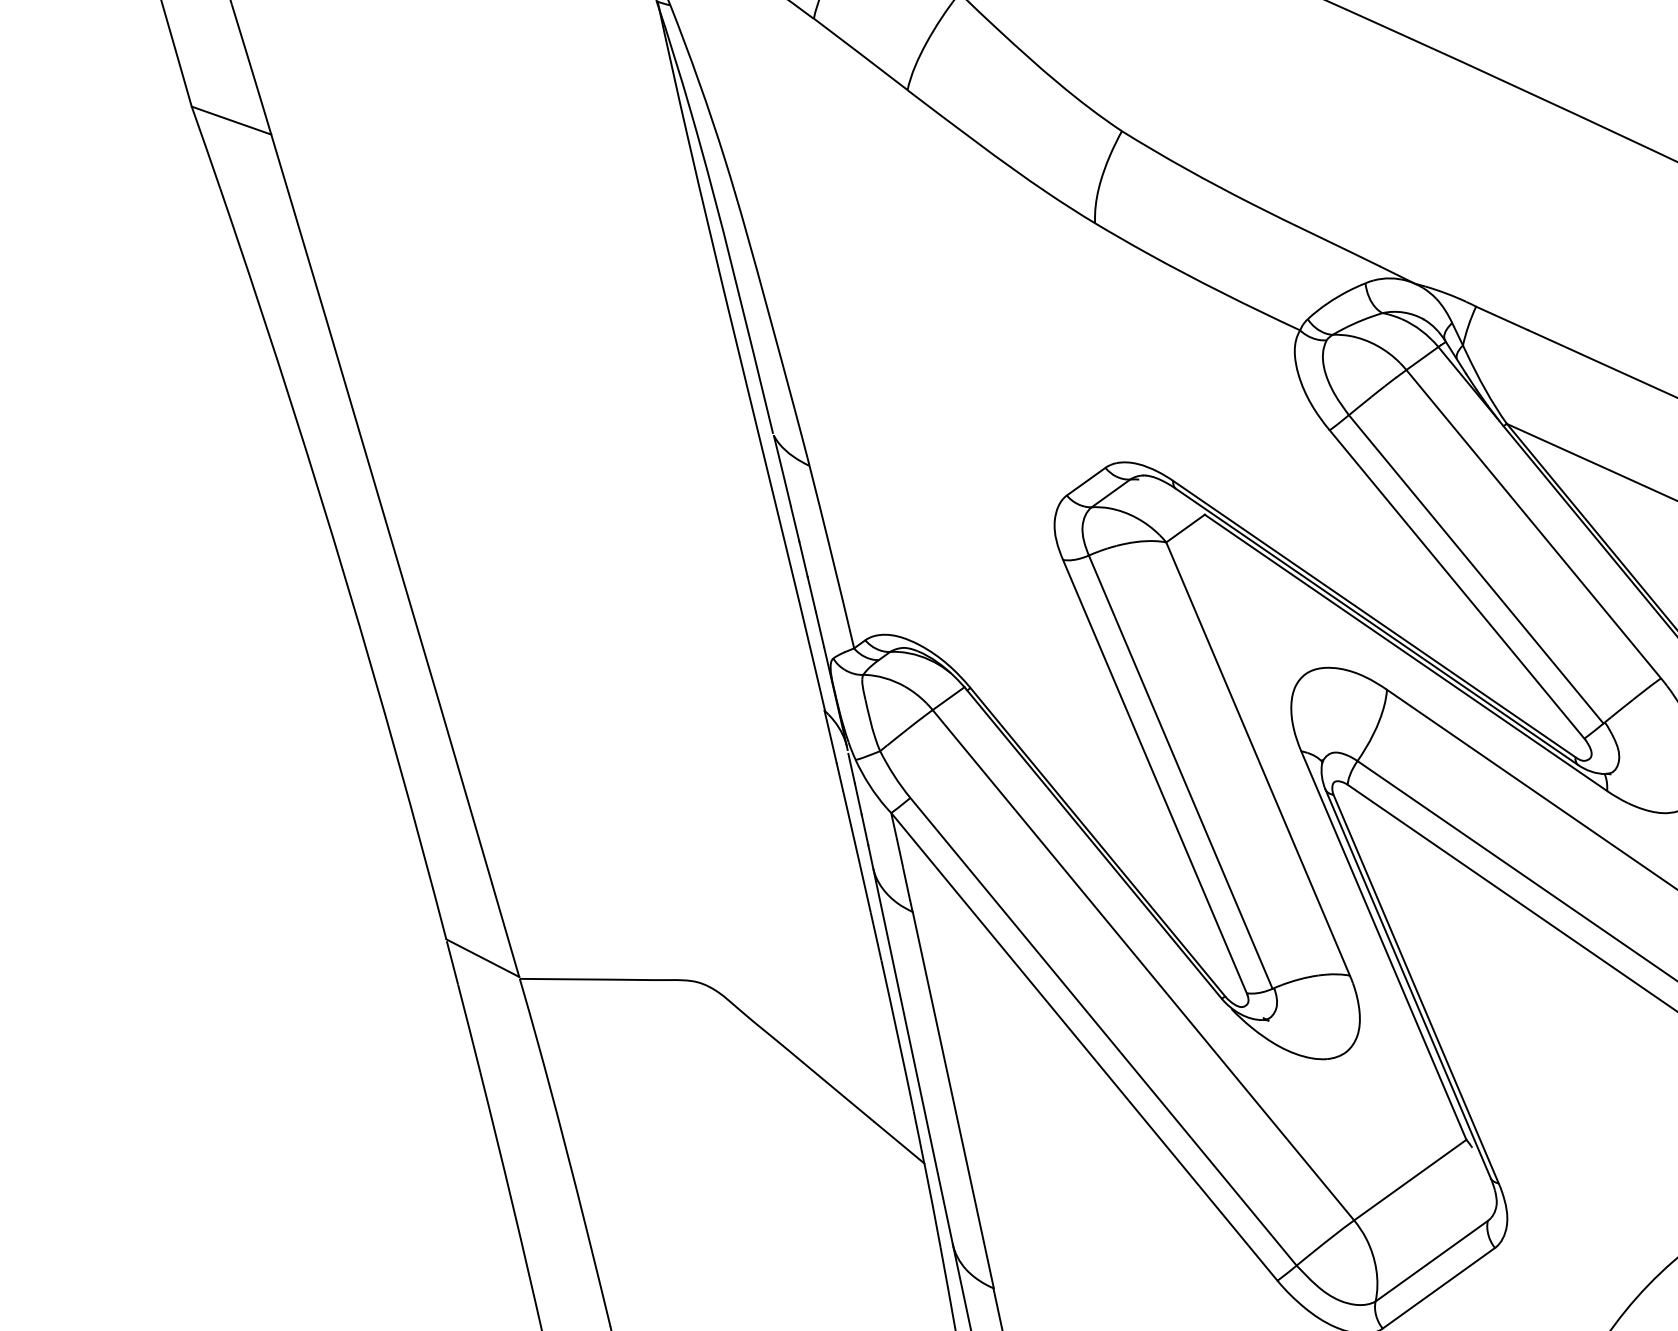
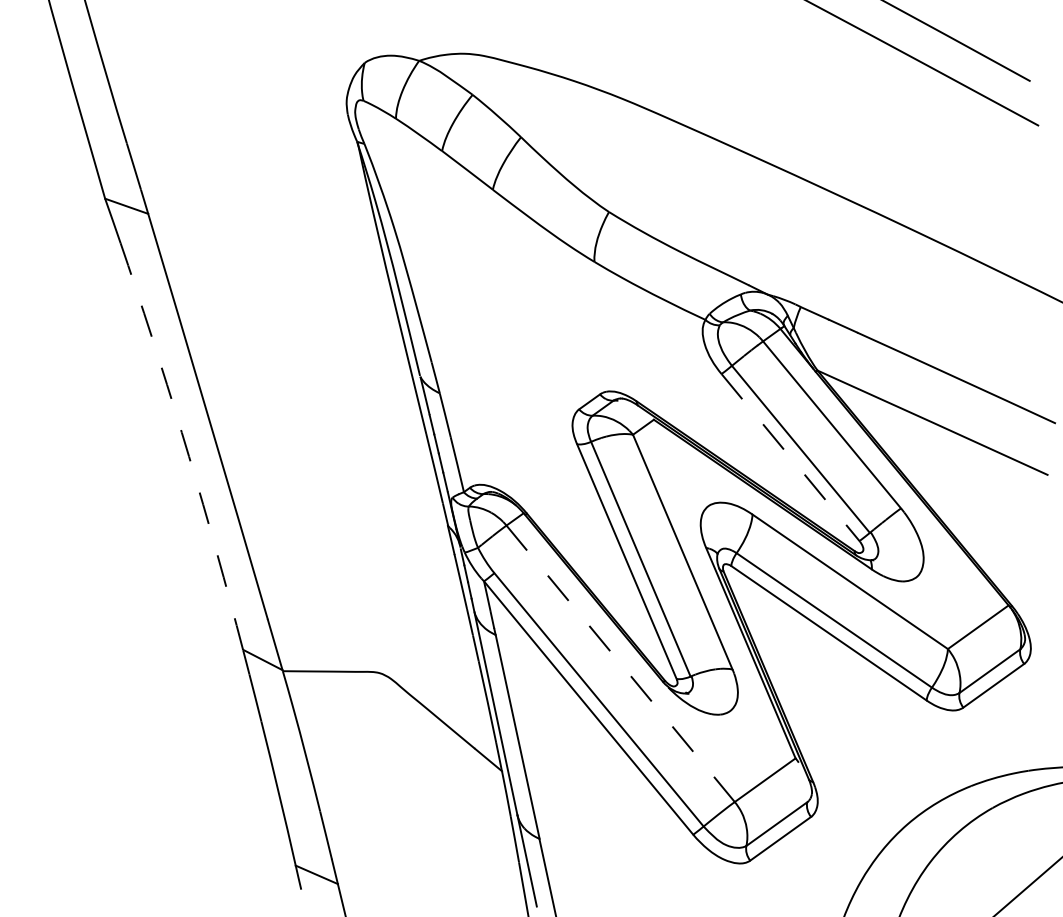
arc: (347, 582) -> (189, 456), solid -> dashed
line: (1456, 584) -> (790, 457), solid -> dashed
line: (1143, 964) -> (620, 663), solid -> dashed

